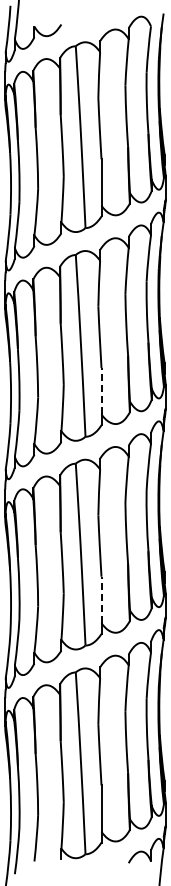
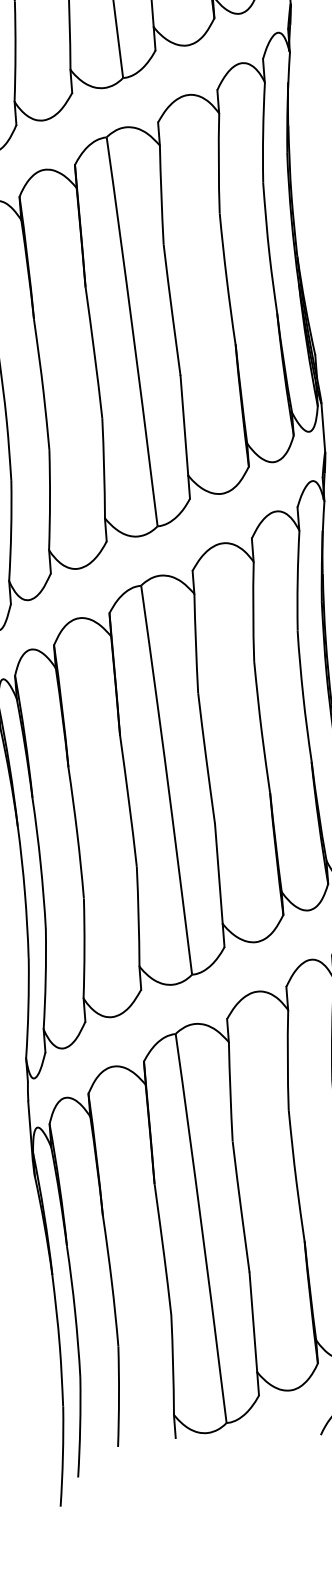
line: (101, 390) -> (184, 424), dashed -> solid
line: (101, 599) -> (218, 873), dashed -> solid

